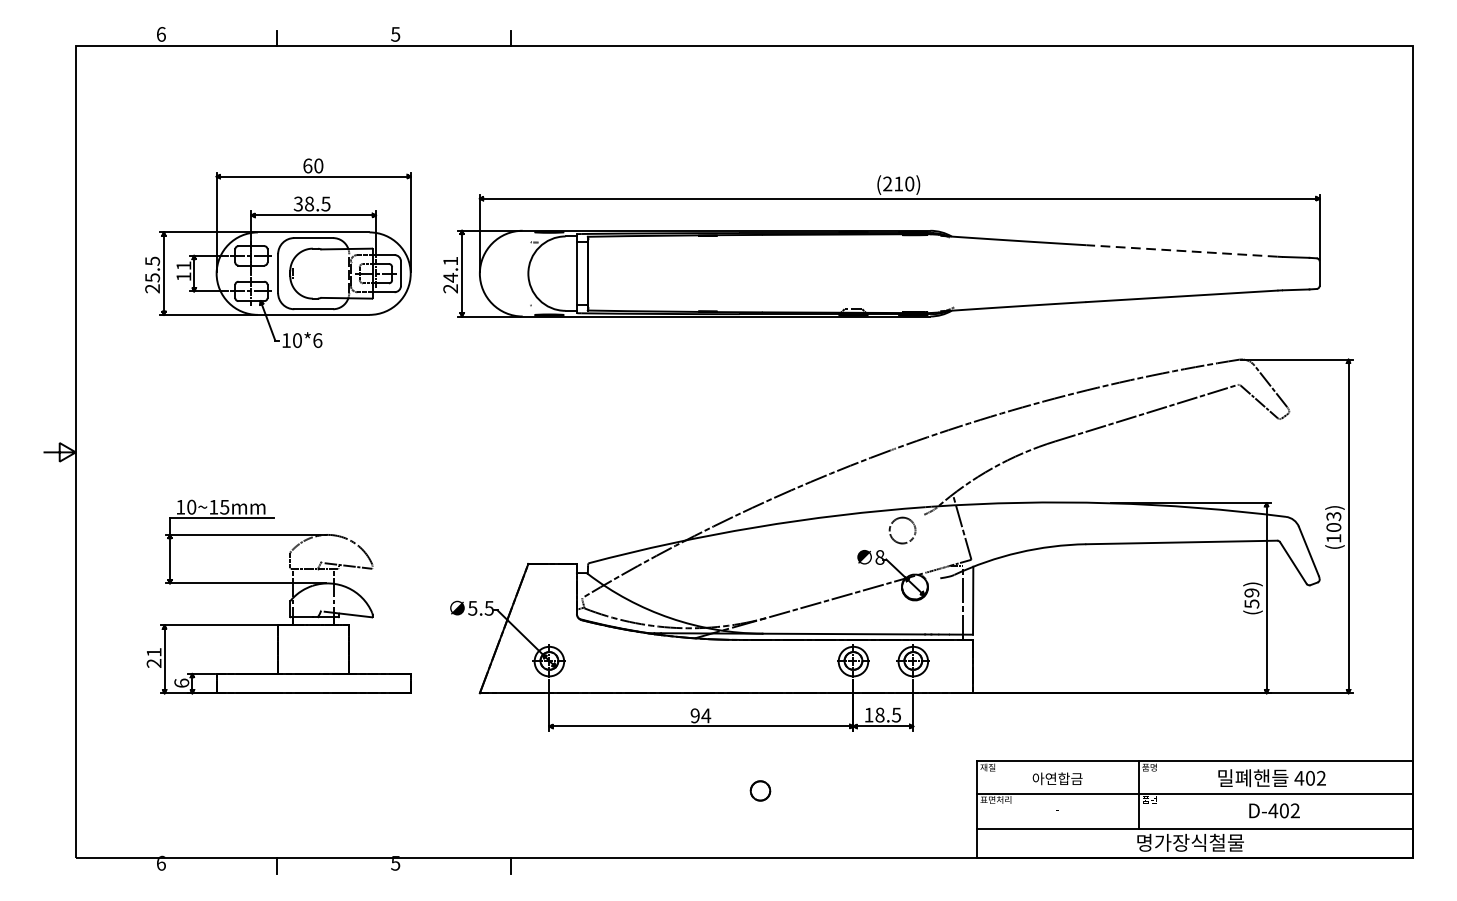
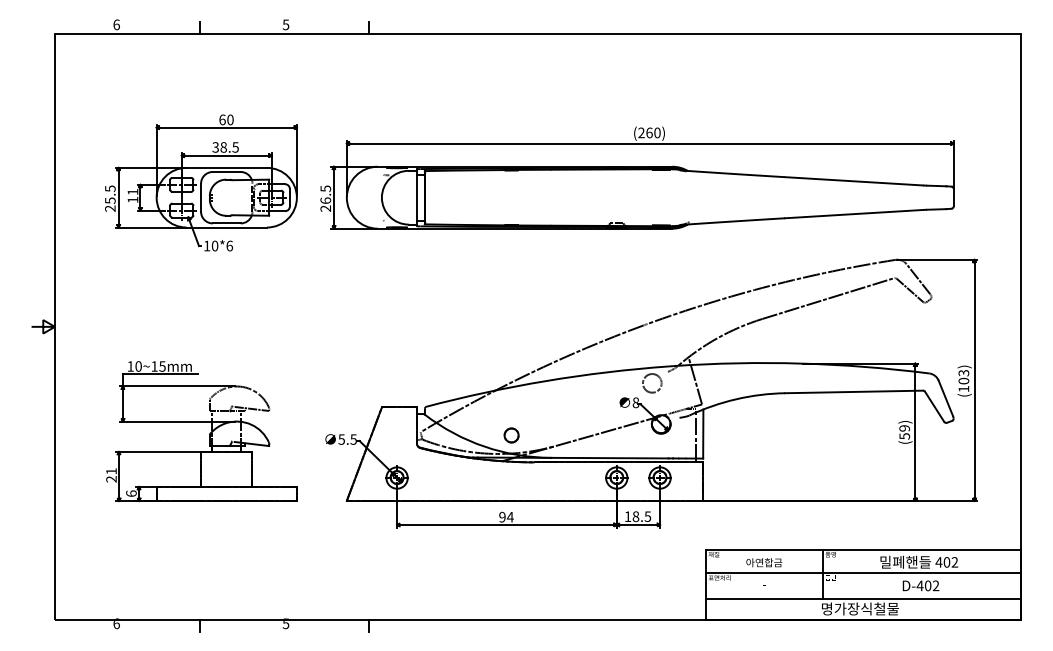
text: (898, 183) -> (649, 132), (210) -> (260)
line: (1181, 251) -> (853, 181), dashed -> solid
text: (450, 269) -> (325, 194), 24.1 -> 26.5
circle: (760, 790) -> (511, 435), moved

